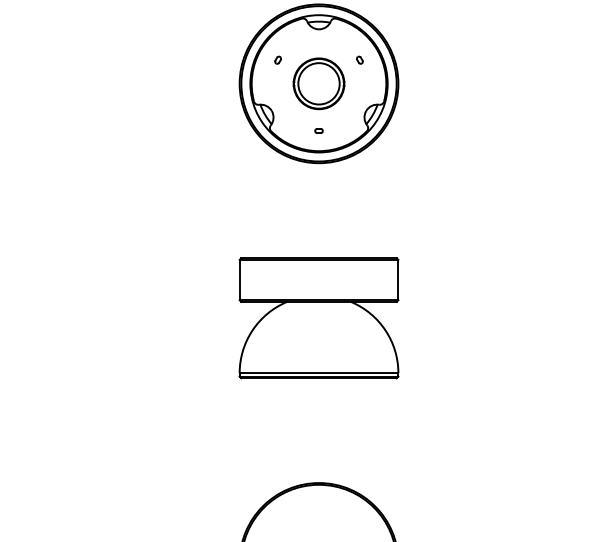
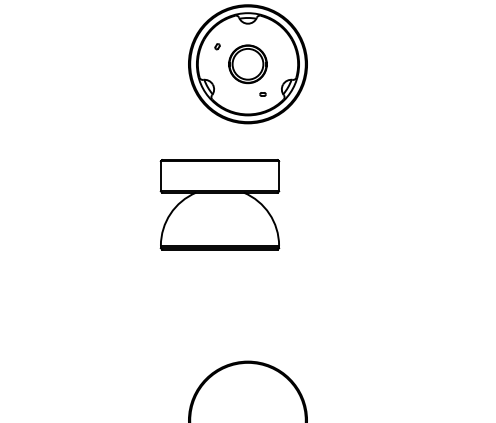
part: (359, 59) -> (278, 46), removed
part: (318, 131) -> (262, 94), moved
part: (318, 317) -> (219, 204), moved

